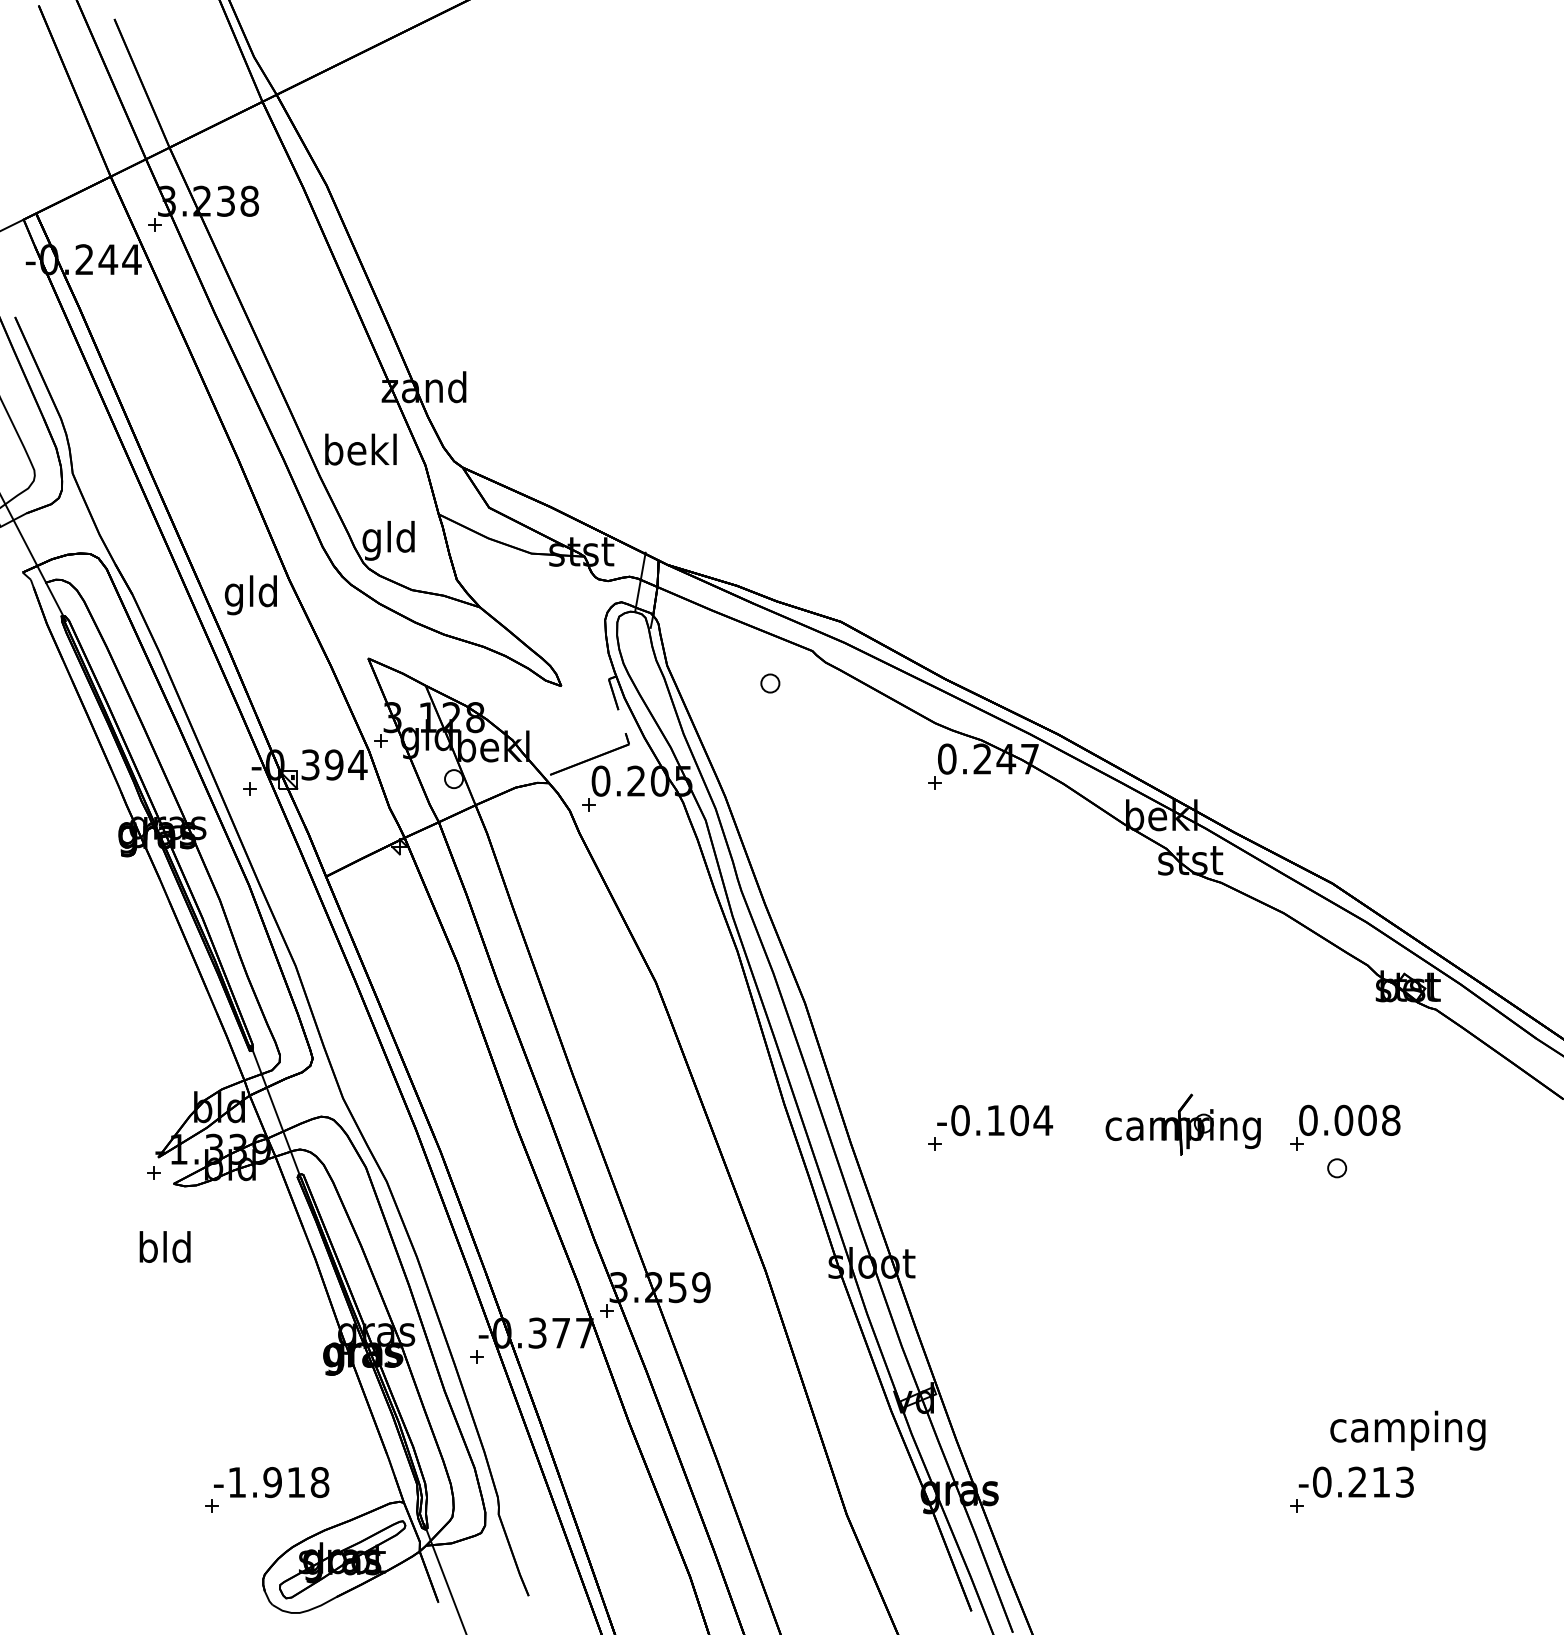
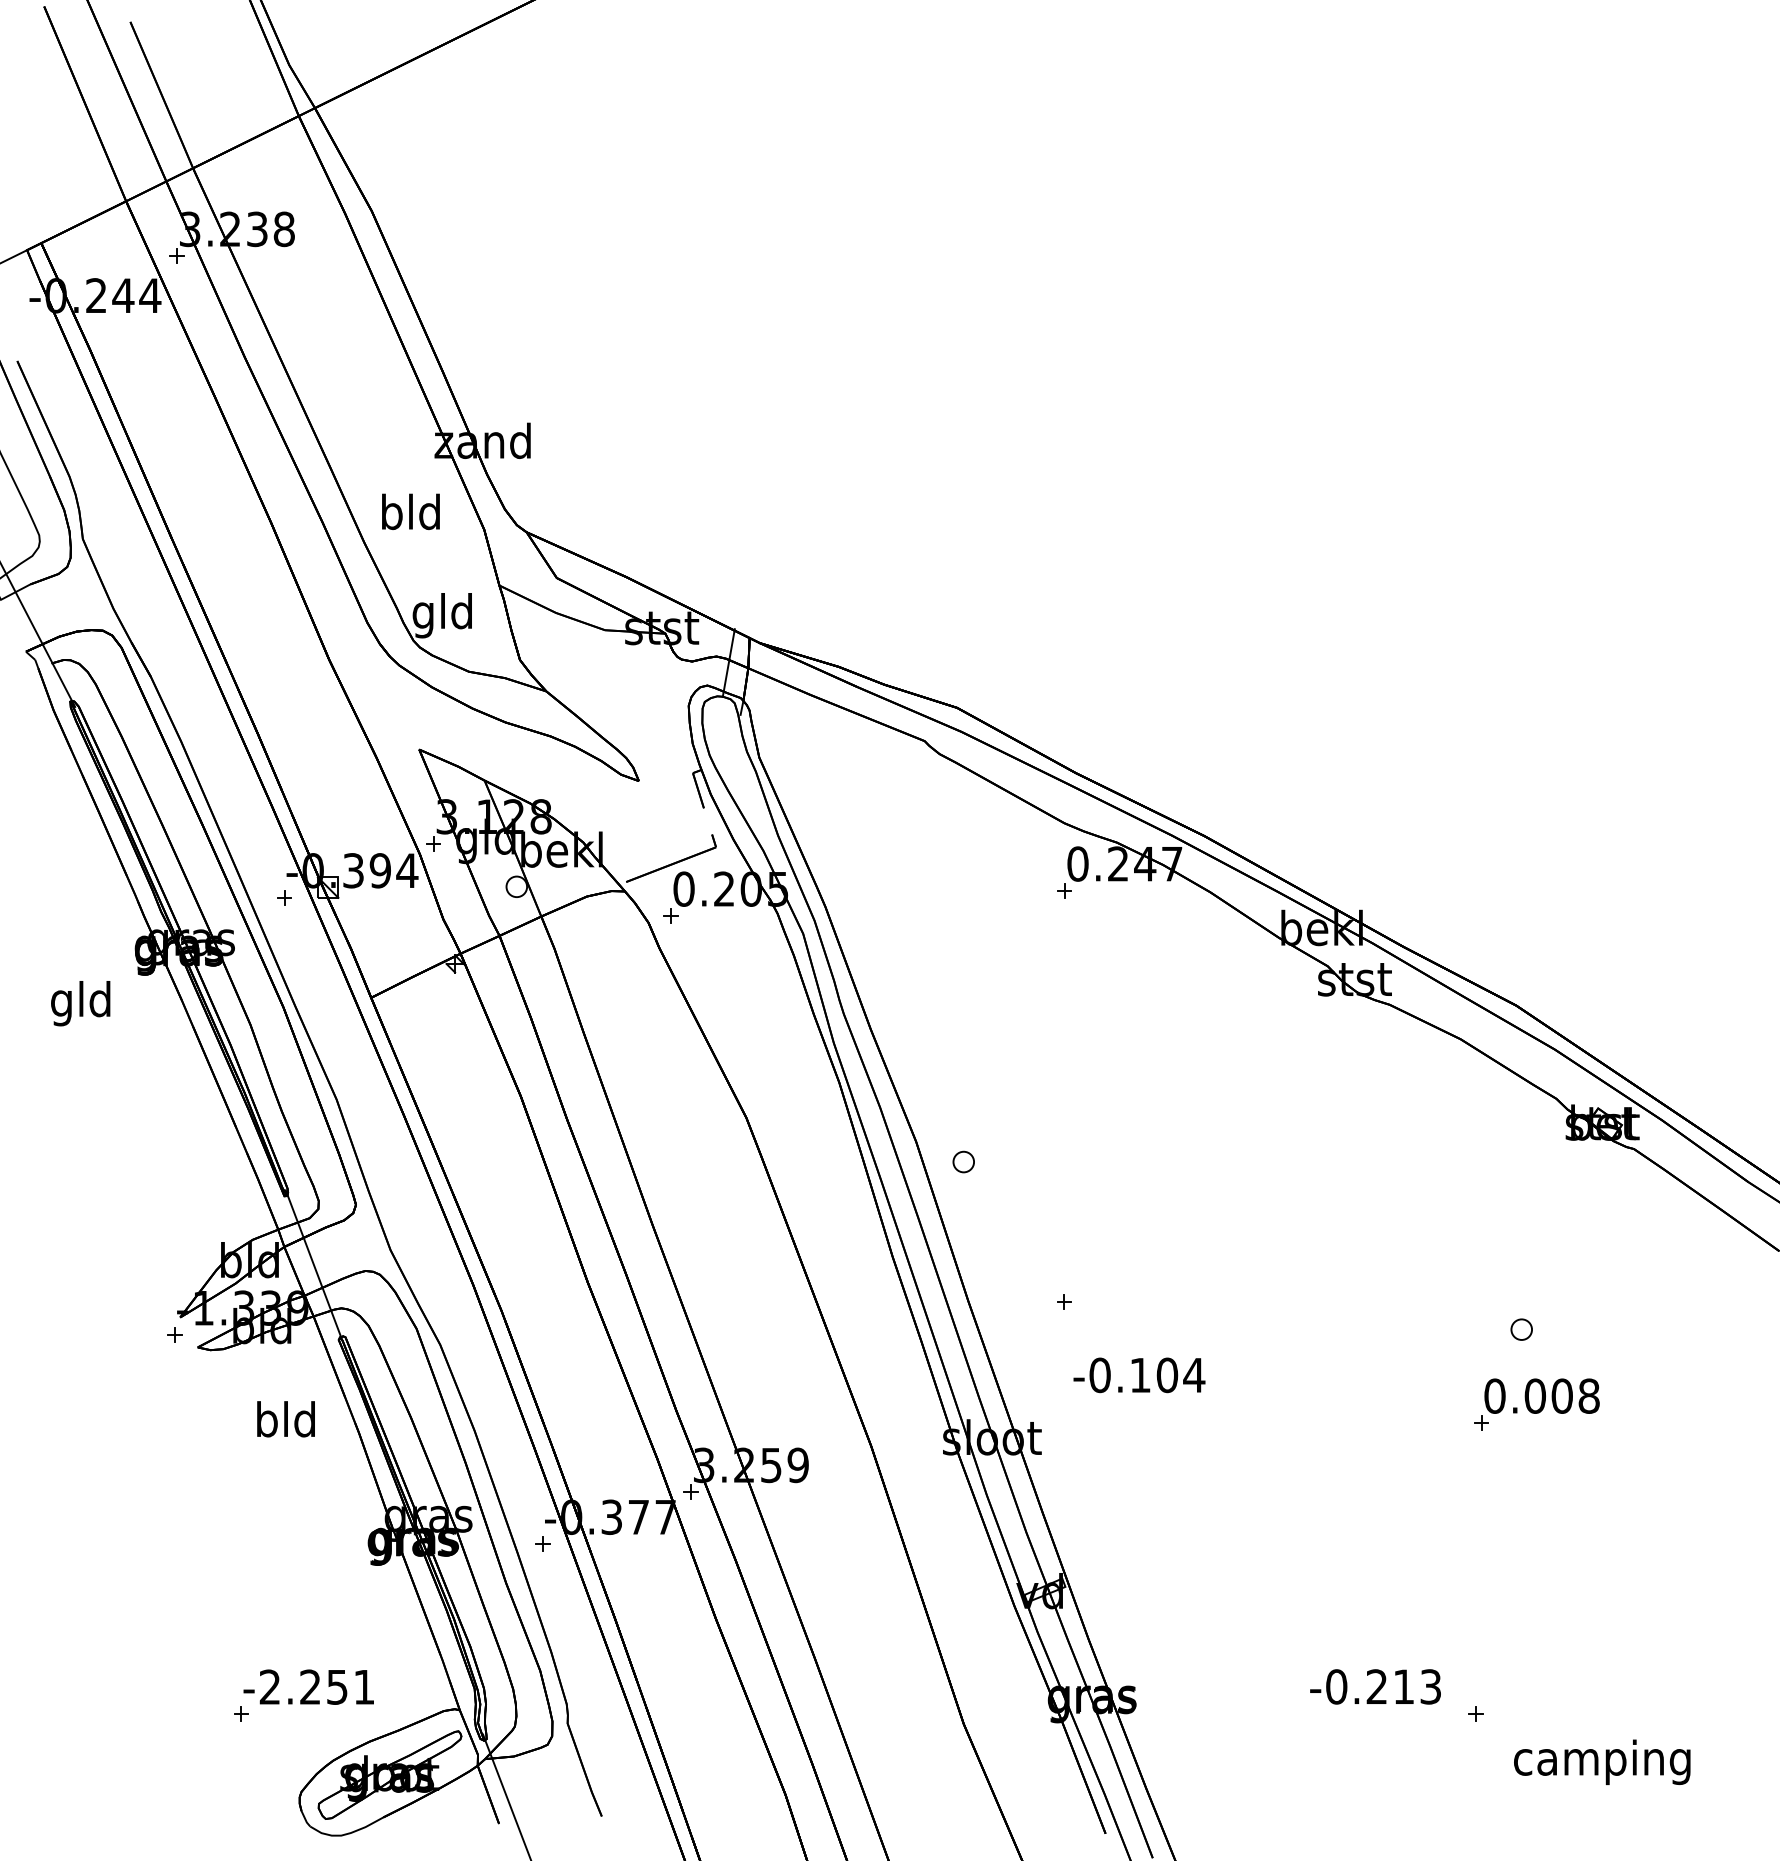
text: (360, 449) -> (410, 511), bekl -> bld
text: (250, 595) -> (80, 1003), moved
part: (770, 683) -> (963, 1161), moved
text: (995, 1120) -> (1139, 1375), moved
part: (1183, 1125) -> (1346, 1280), removed
part: (1344, 1127) -> (1536, 1404), moved
text: (164, 1247) -> (285, 1419), moved
text: (1408, 1430) -> (1602, 1761), moved
text: (278, 1481) -> (316, 1686), -1.918 -> -2.251
text: (1356, 1481) -> (1375, 1686), moved

